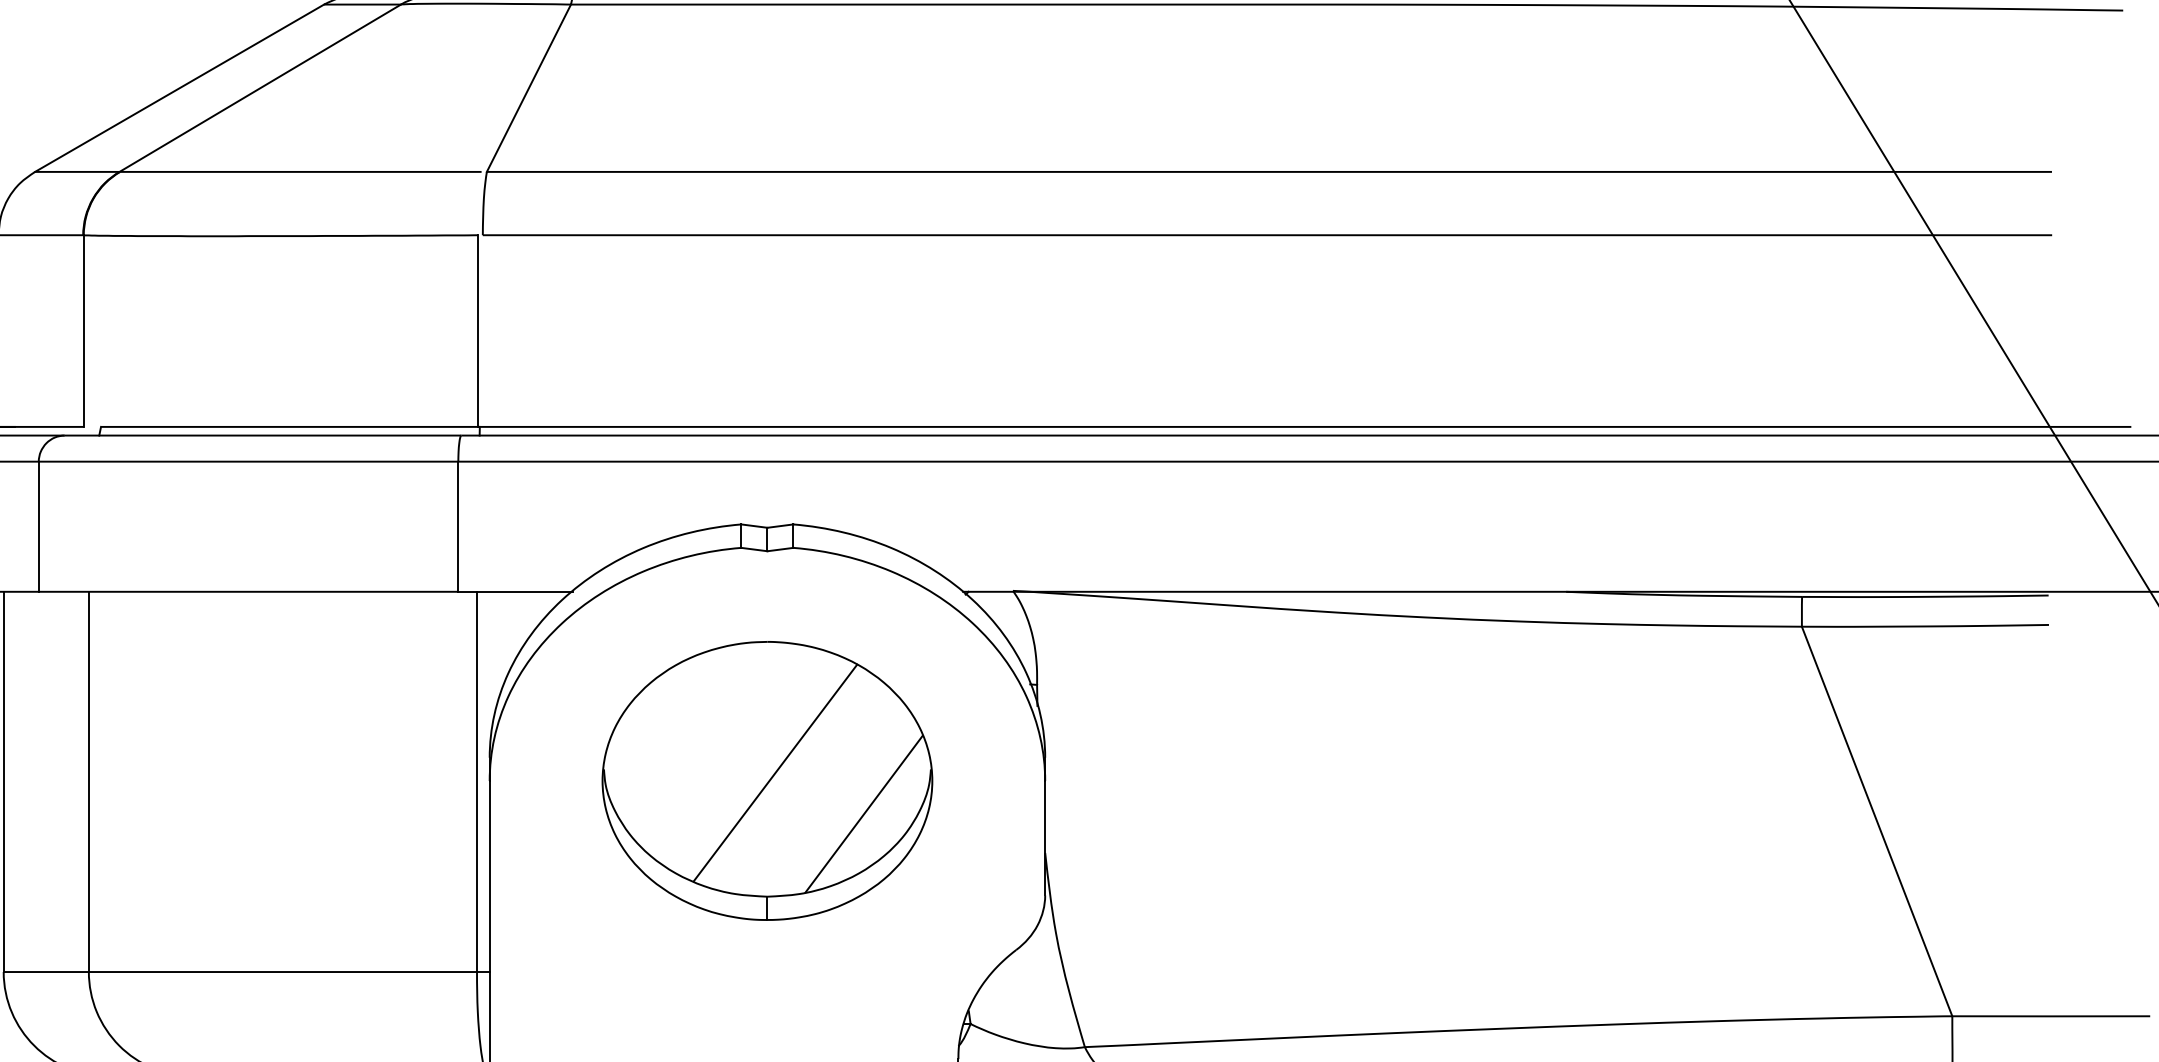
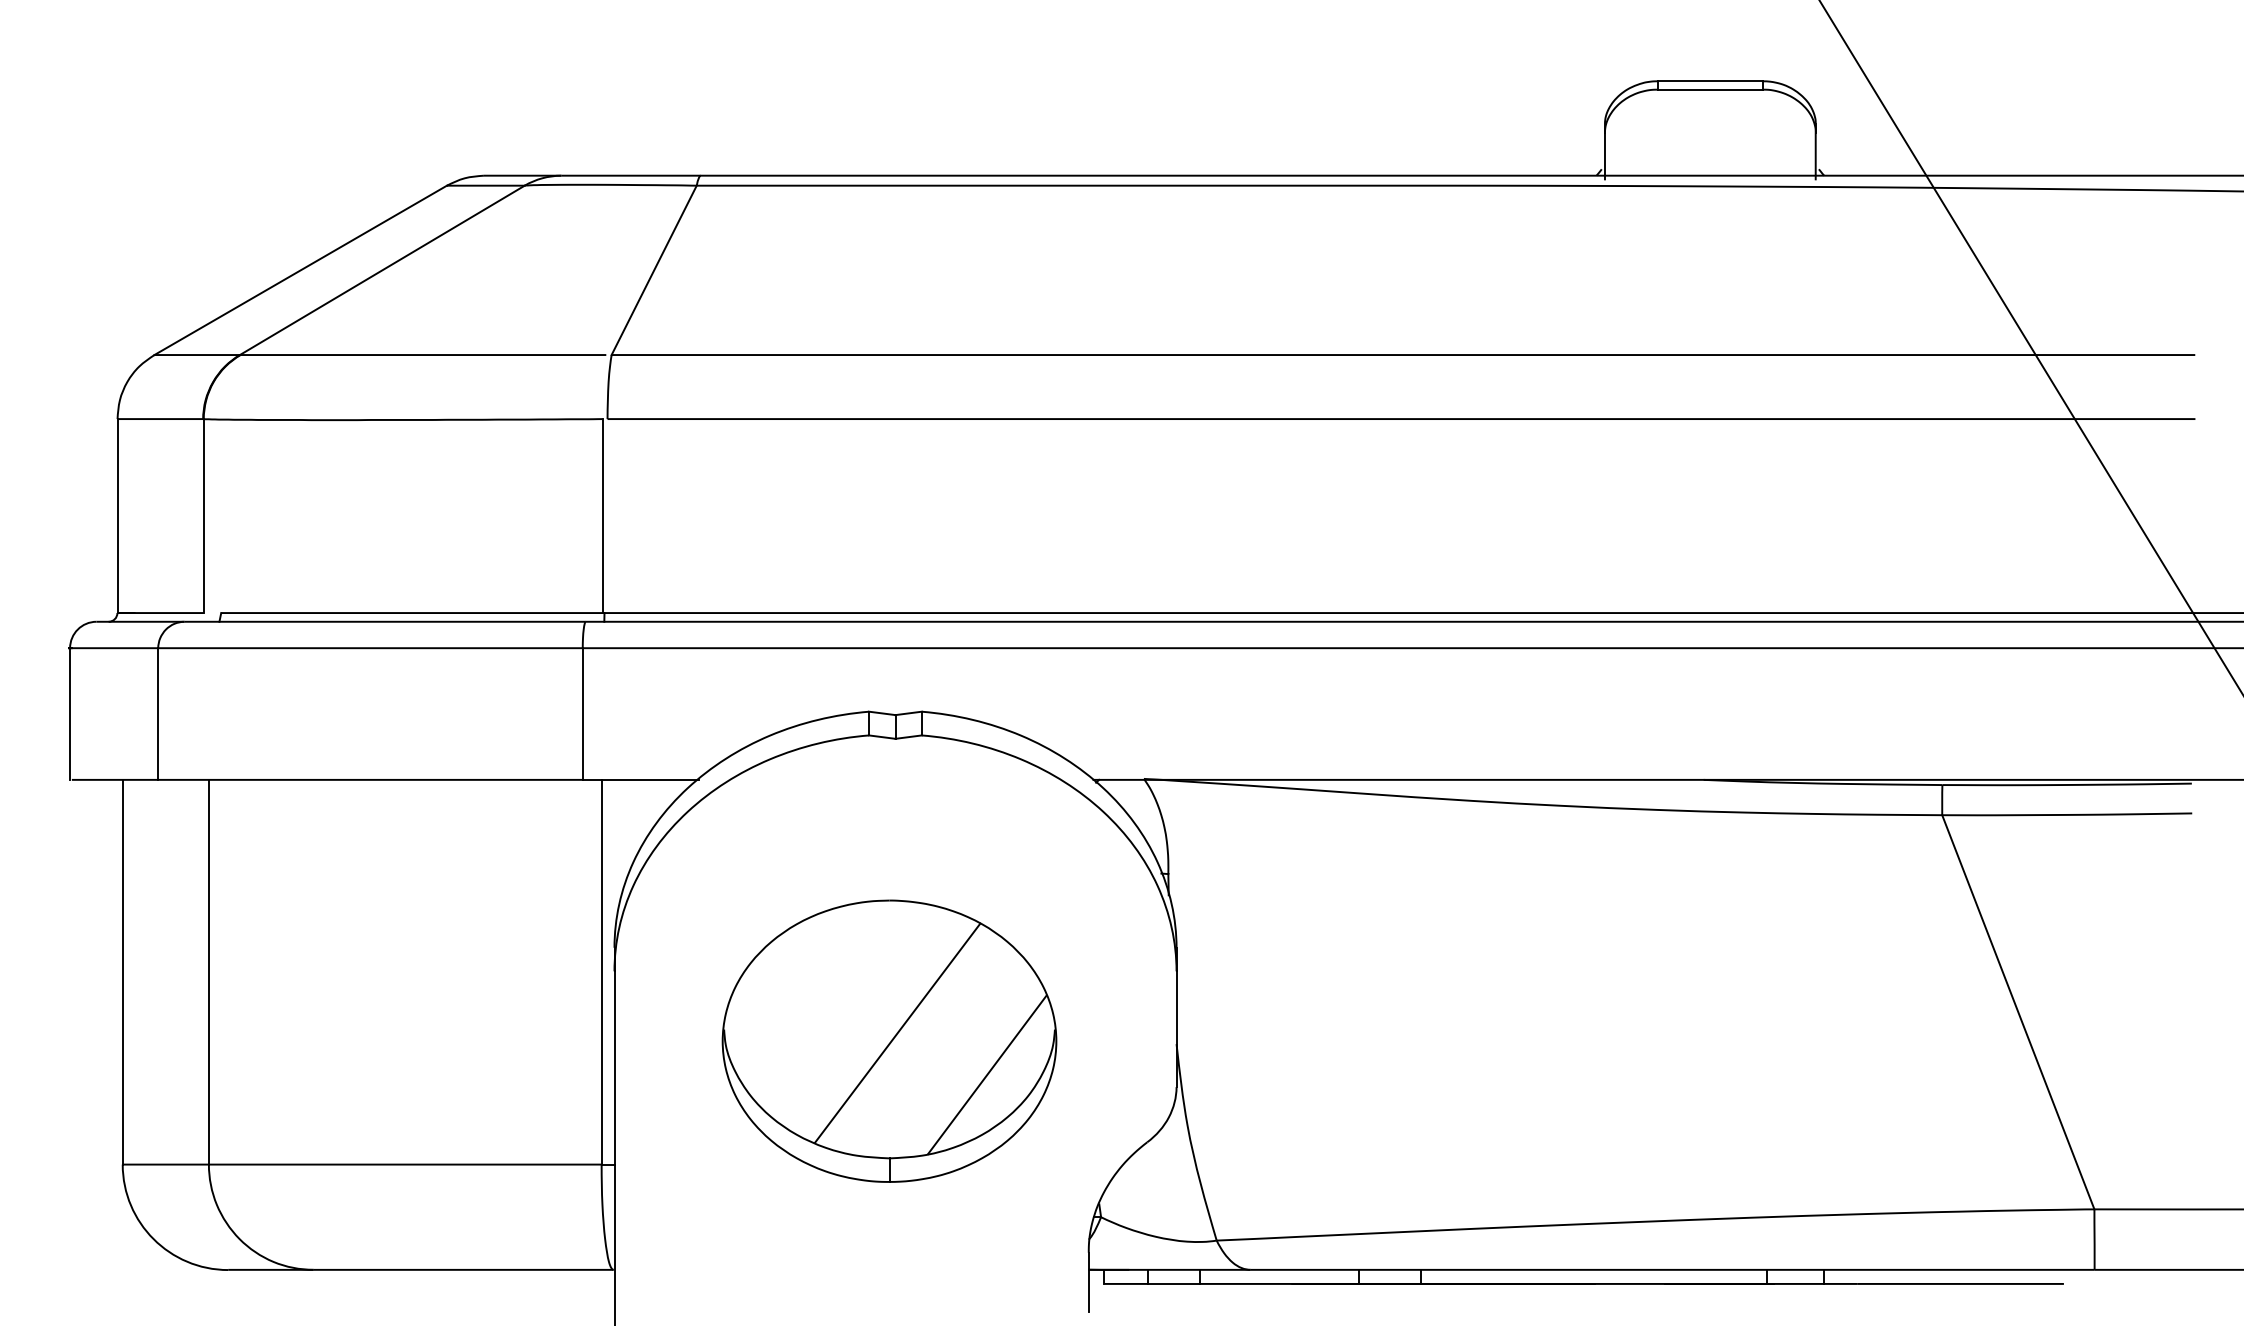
part: (767, 780) -> (889, 1040), moved

